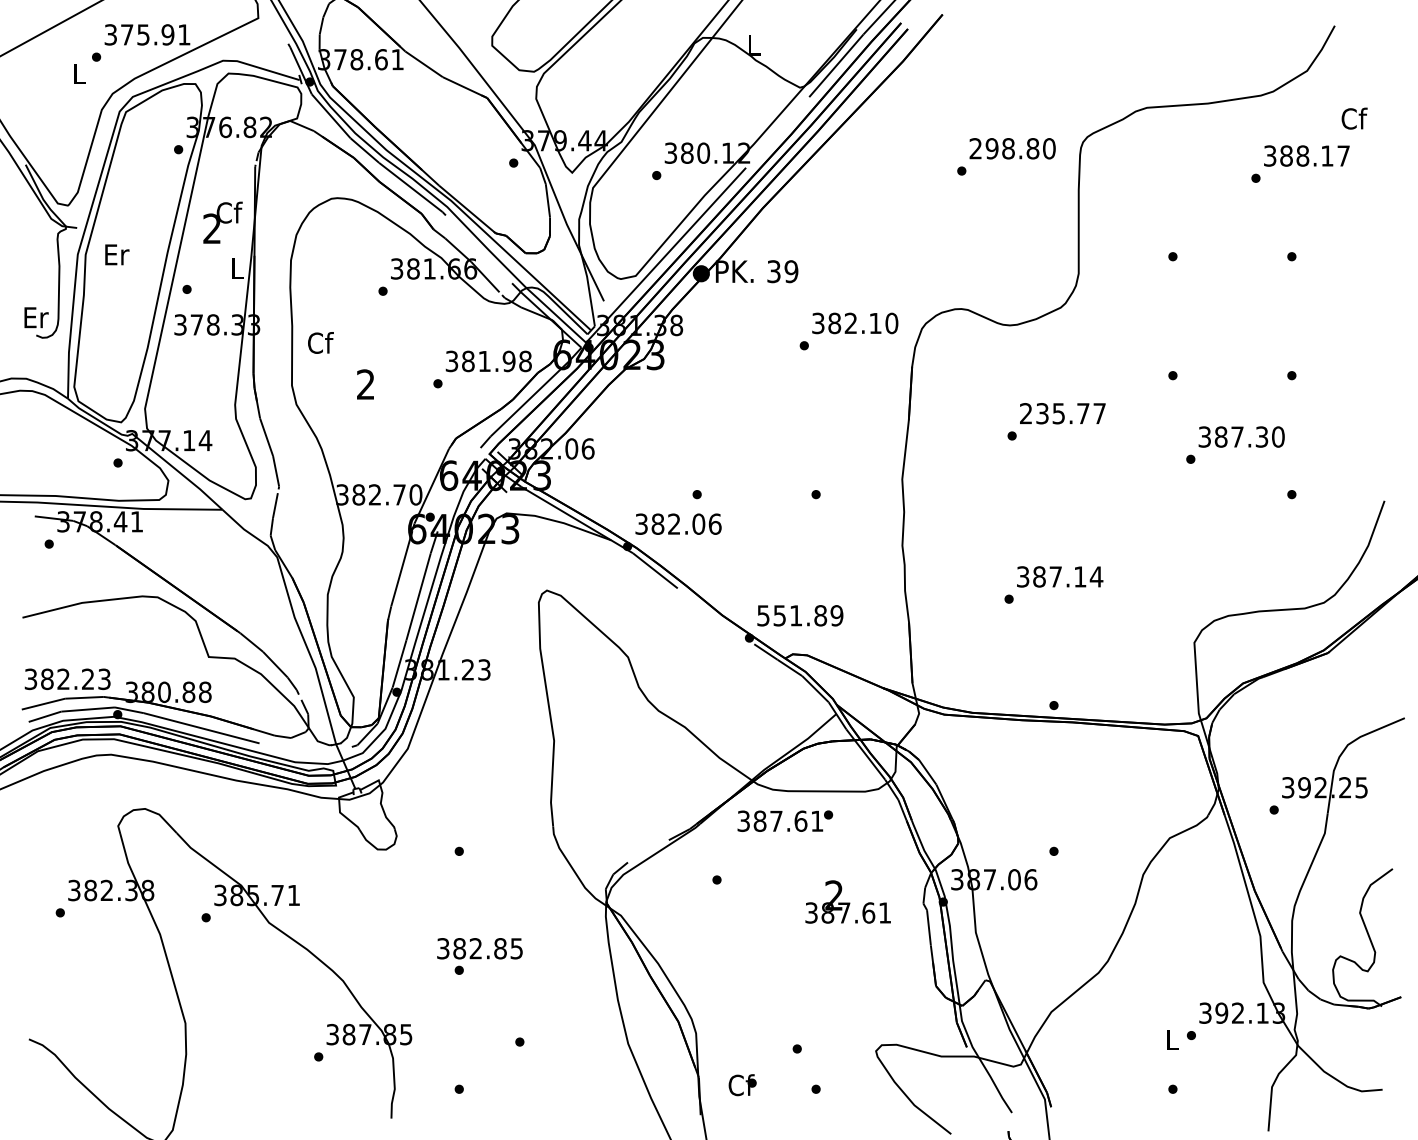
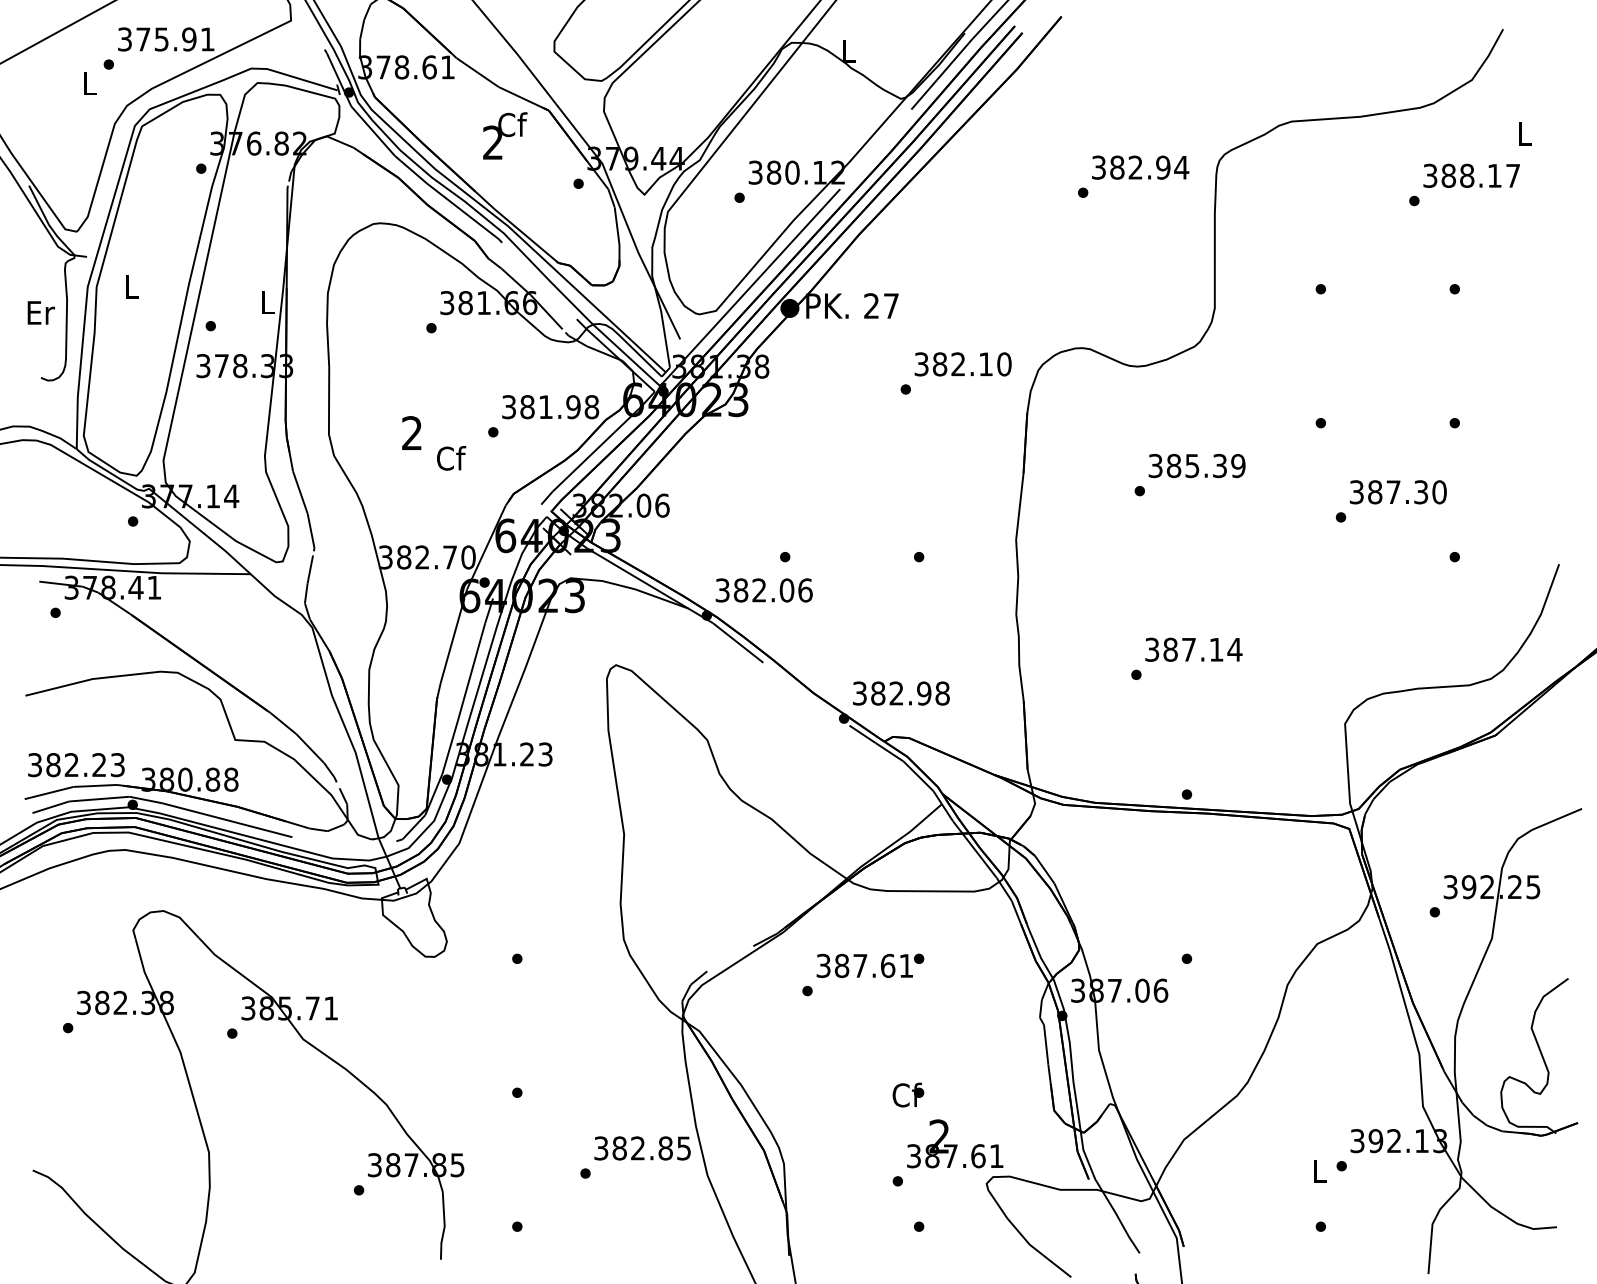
text: (1354, 118) -> (1525, 133), Cf -> L
text: (1012, 148) -> (1140, 167), 298.80 -> 382.94
text: (223, 222) -> (505, 135), moved
text: (116, 254) -> (131, 286), Er -> L
text: (782, 272) -> (881, 306), 39 -> 27
text: (35, 317) -> (40, 312), moved
text: (320, 343) -> (451, 458), moved
text: (1062, 413) -> (1196, 465), 235.77 -> 385.39
text: (800, 615) -> (901, 693), 551.89 -> 382.98
text: (785, 820) -> (870, 965), moved
text: (848, 901) -> (955, 1143), moved
text: (479, 948) -> (642, 1148), moved
text: (742, 1084) -> (908, 1094), moved

